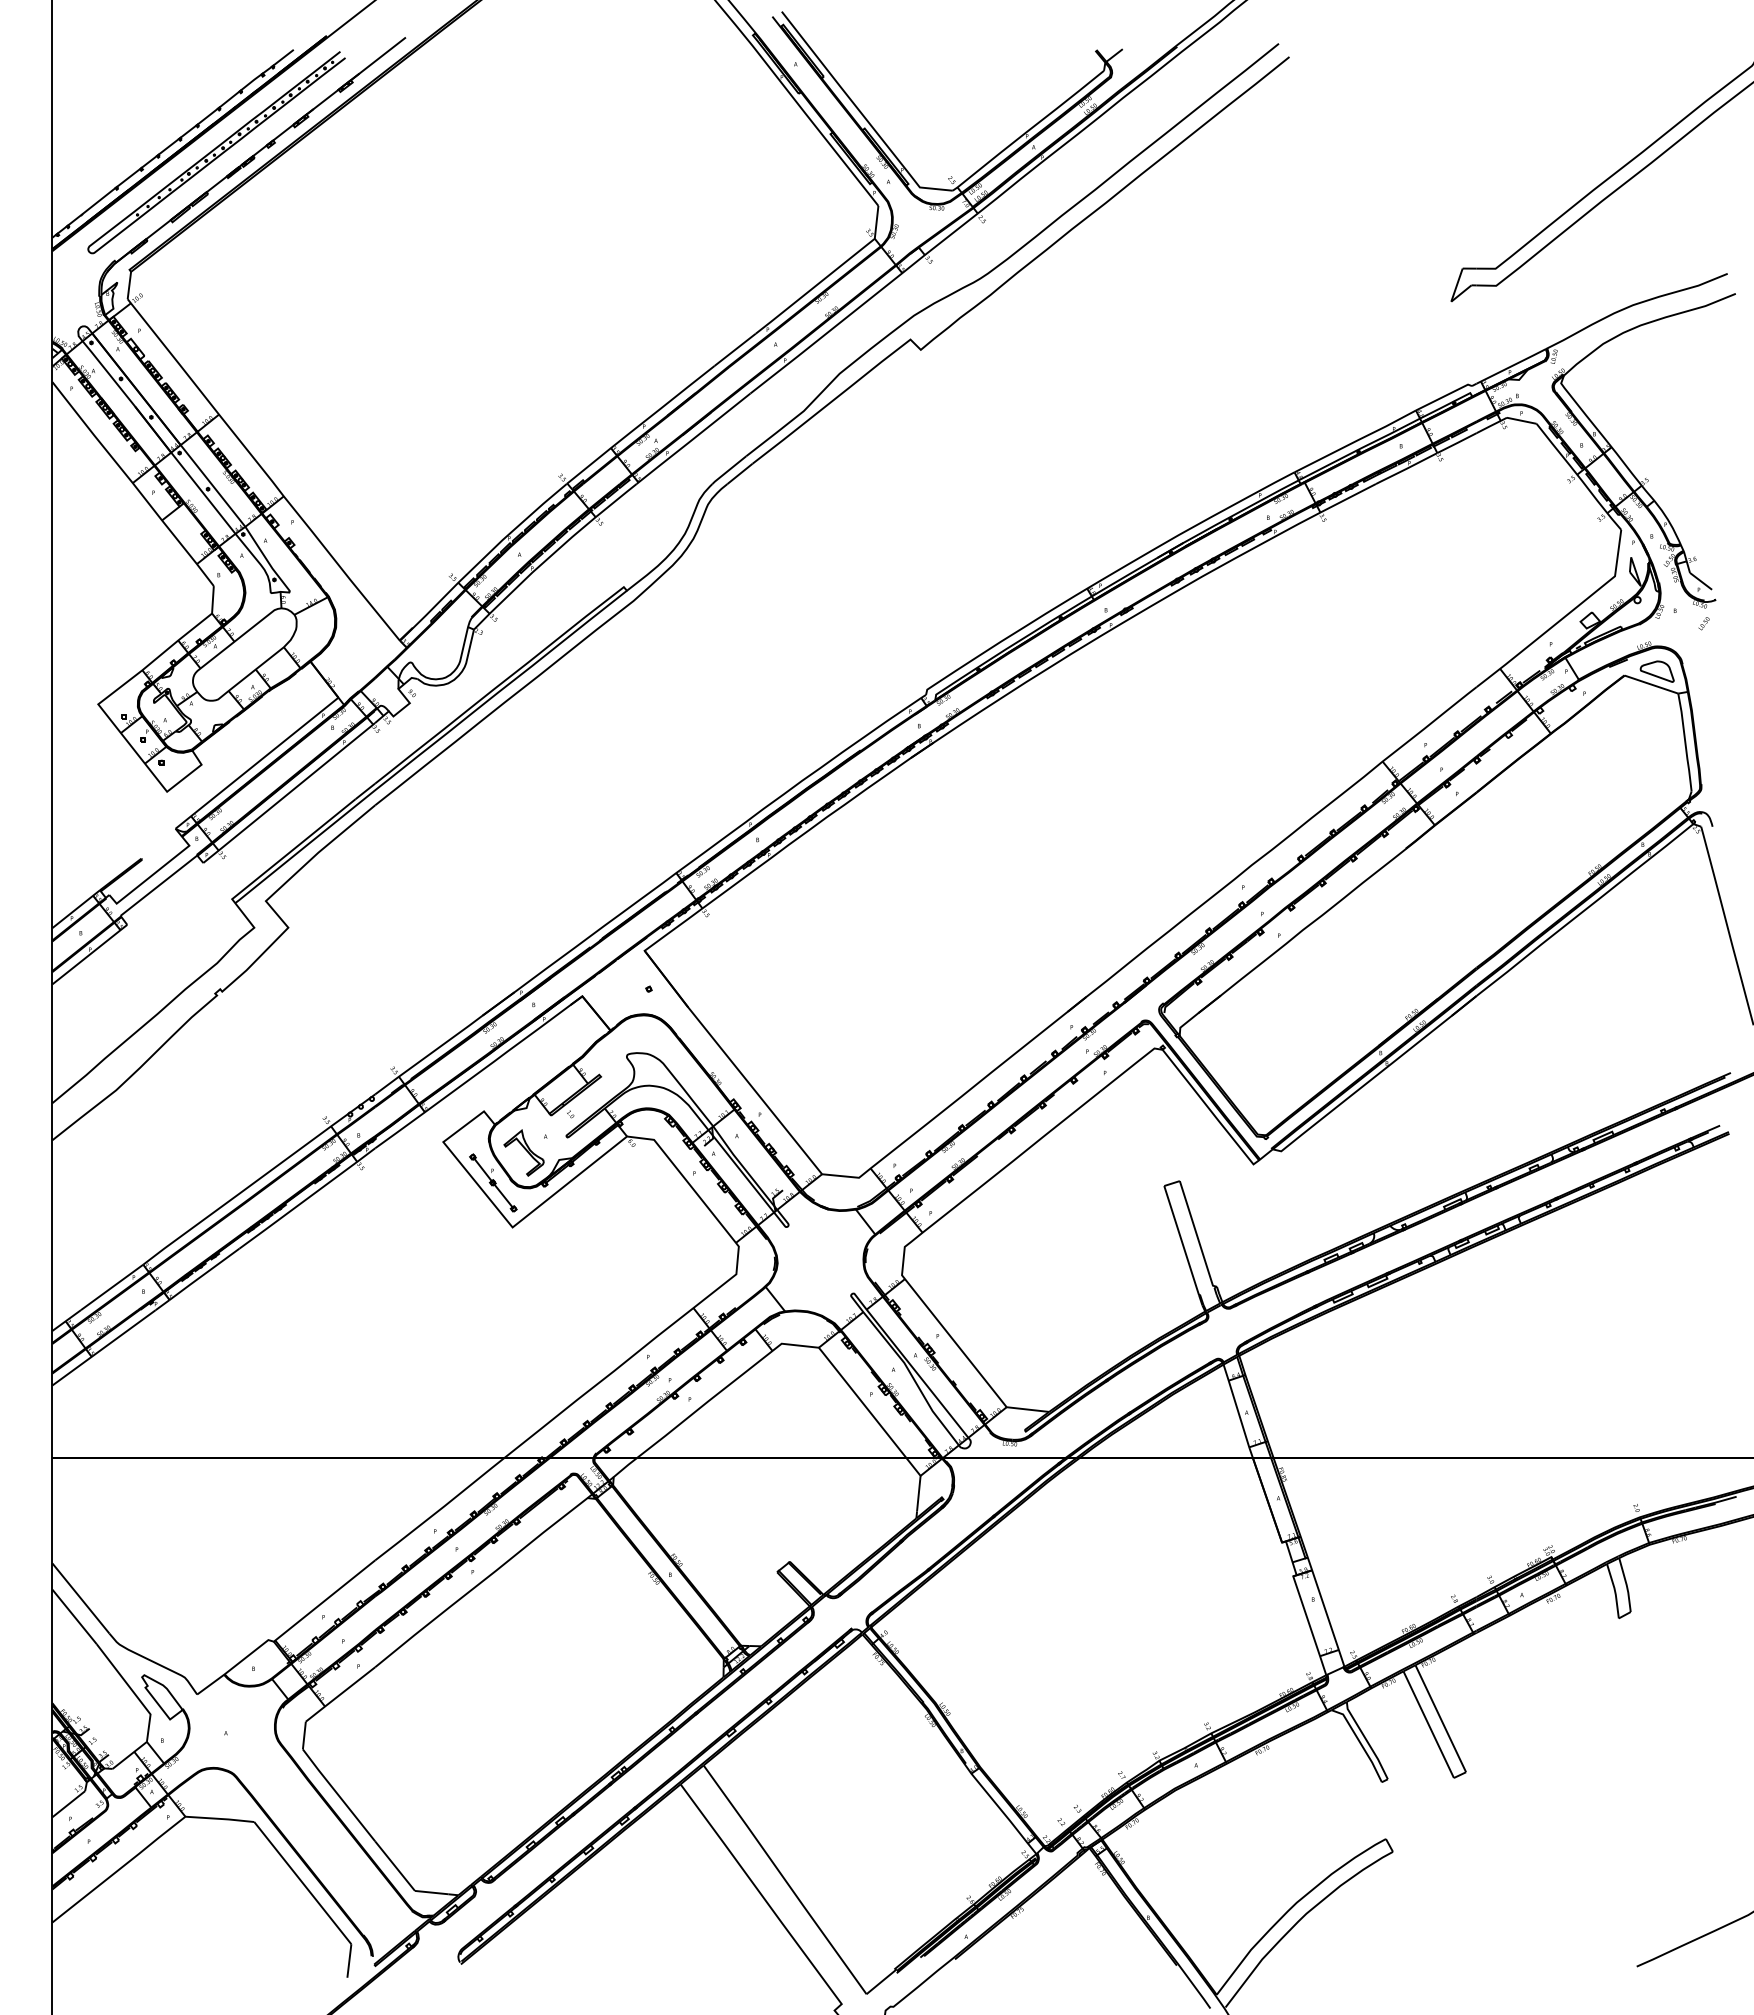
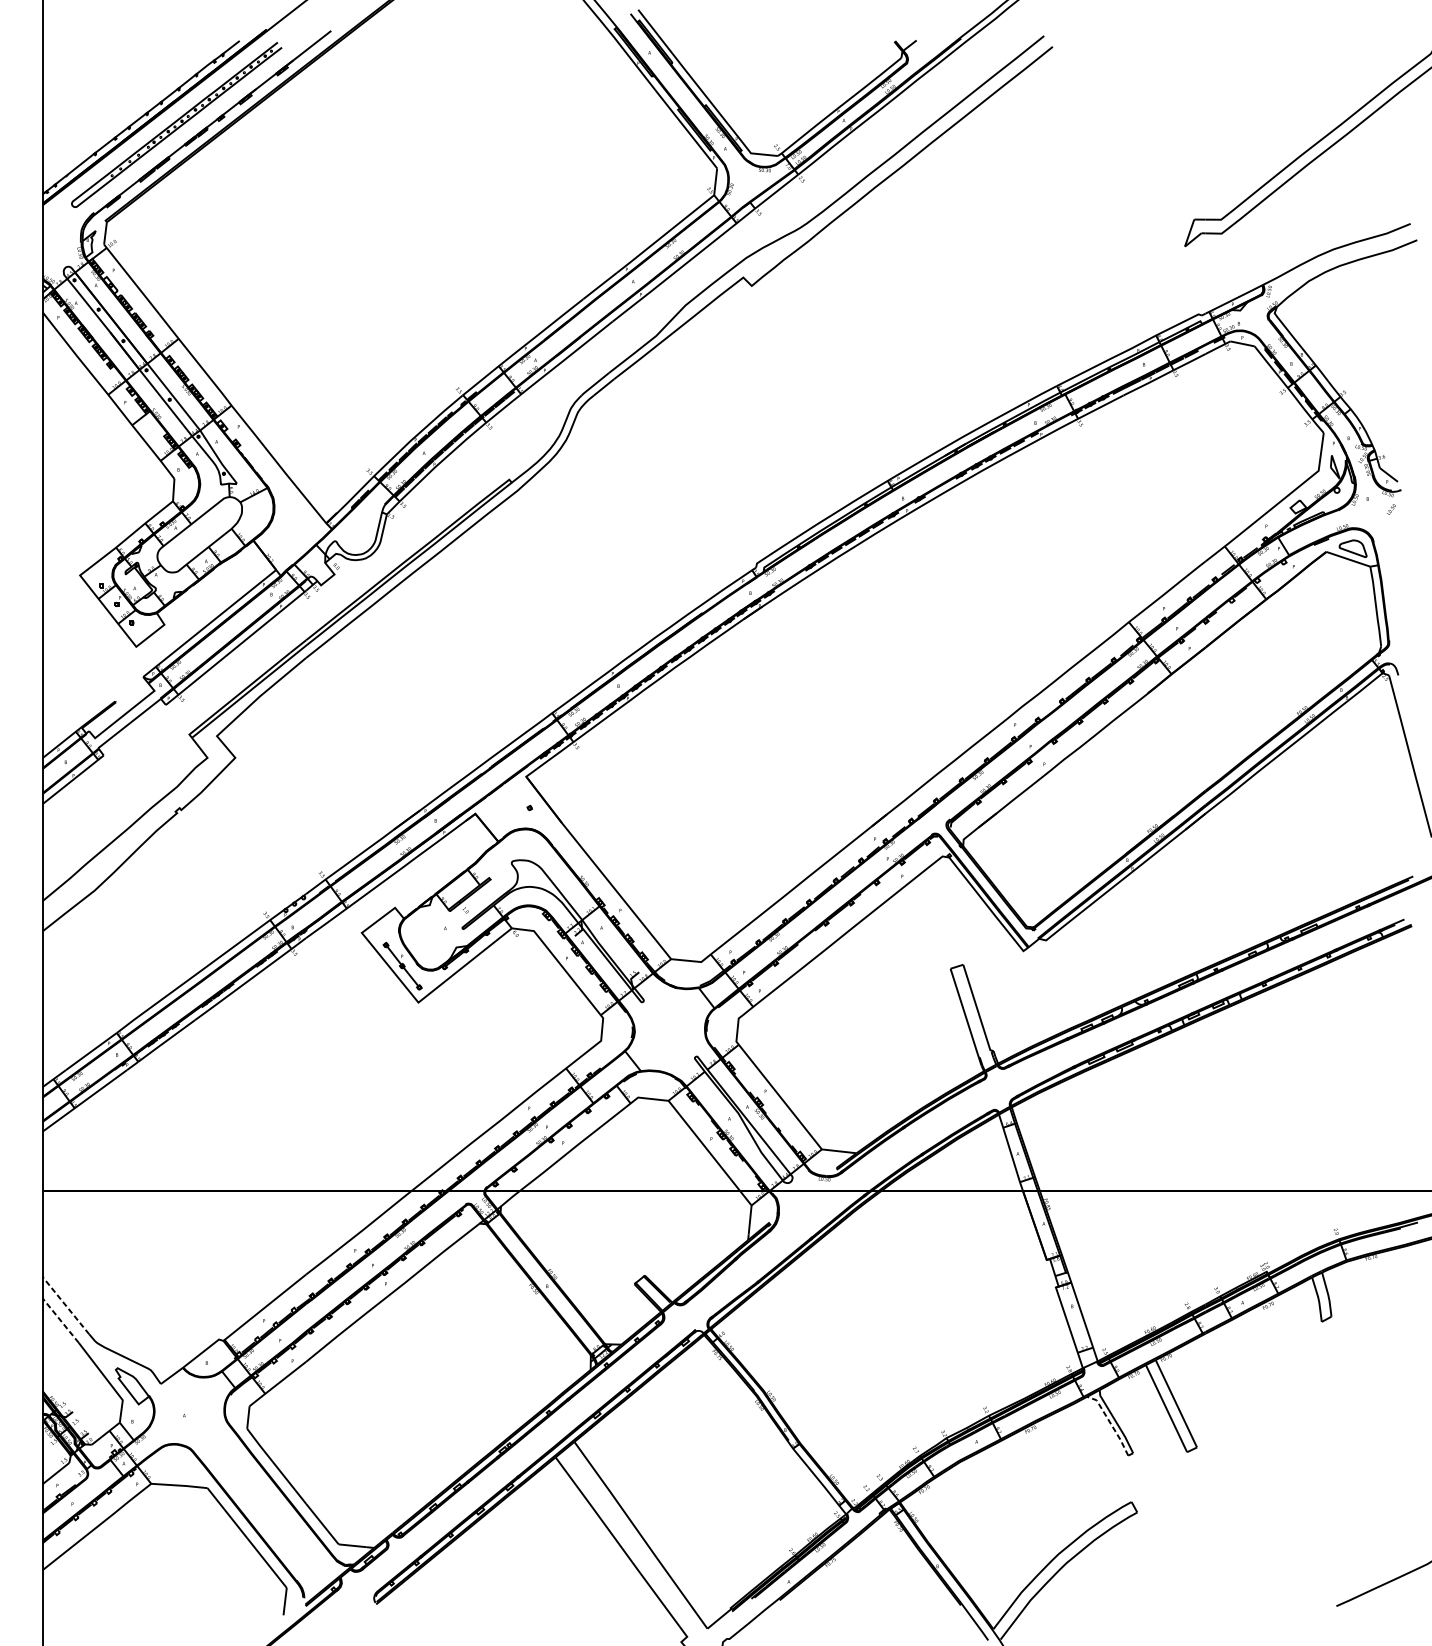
part: (523, 1152) -> (427, 941), removed
line: (80, 1598) -> (65, 1305), solid -> dashed
line: (74, 1616) -> (60, 1320), solid -> dashed
line: (1359, 1742) -> (1110, 1423), solid -> dashed

